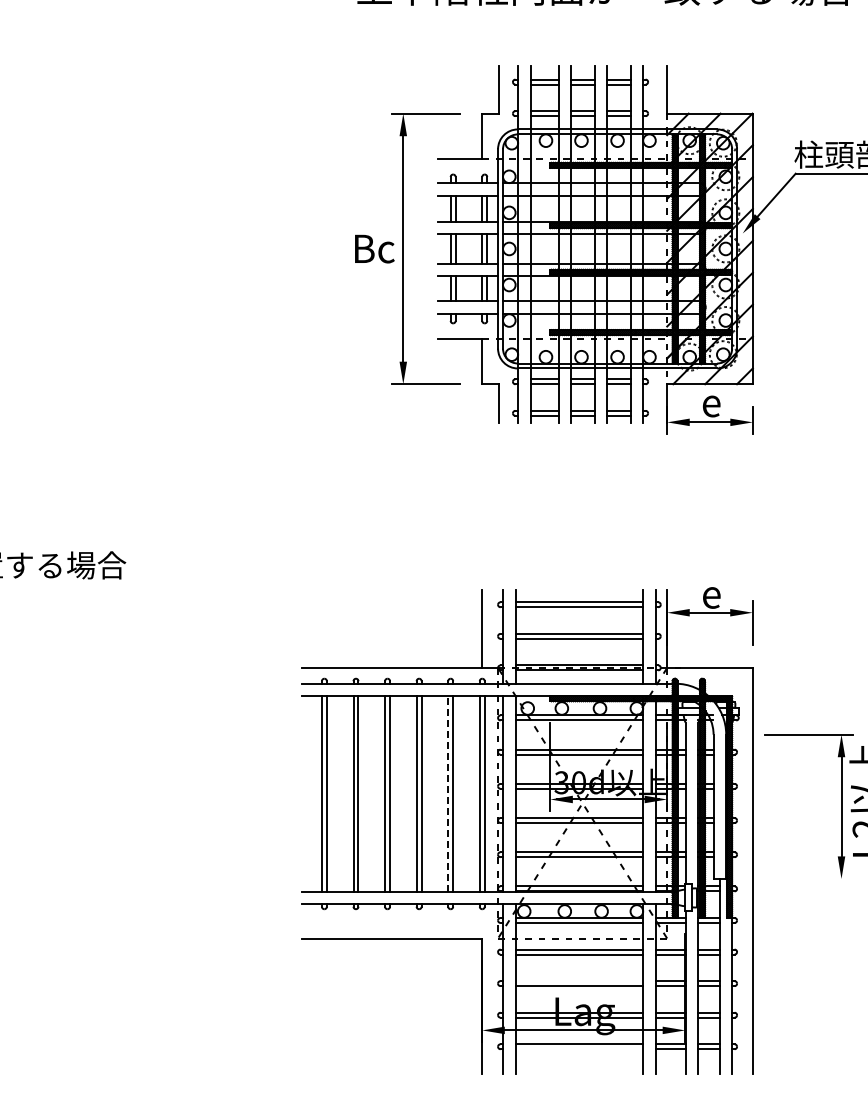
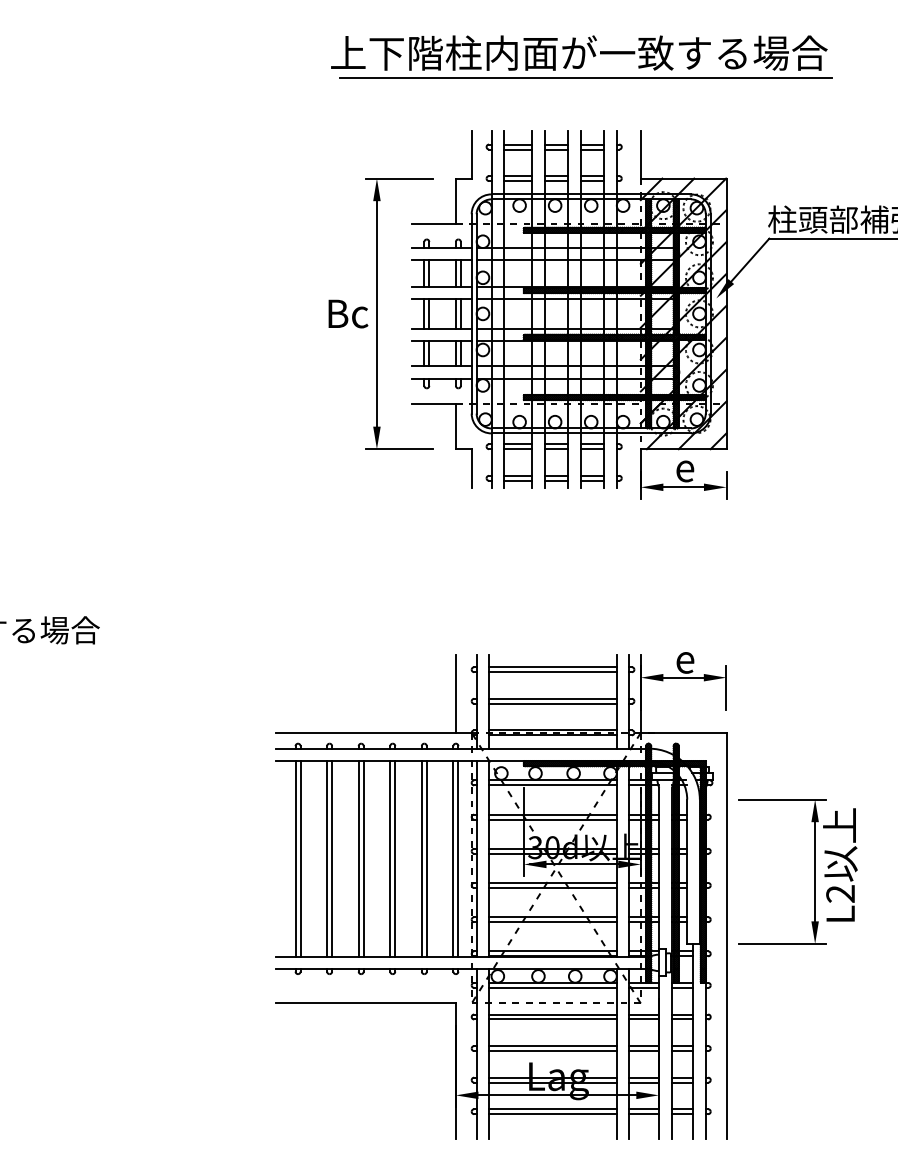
line: (611, 12) -> (585, 77), added
line: (447, 793) -> (421, 858), dashed -> solid
line: (808, 878) -> (782, 943), added
line: (578, 981) -> (552, 1046), added
line: (578, 1049) -> (552, 1114), added

